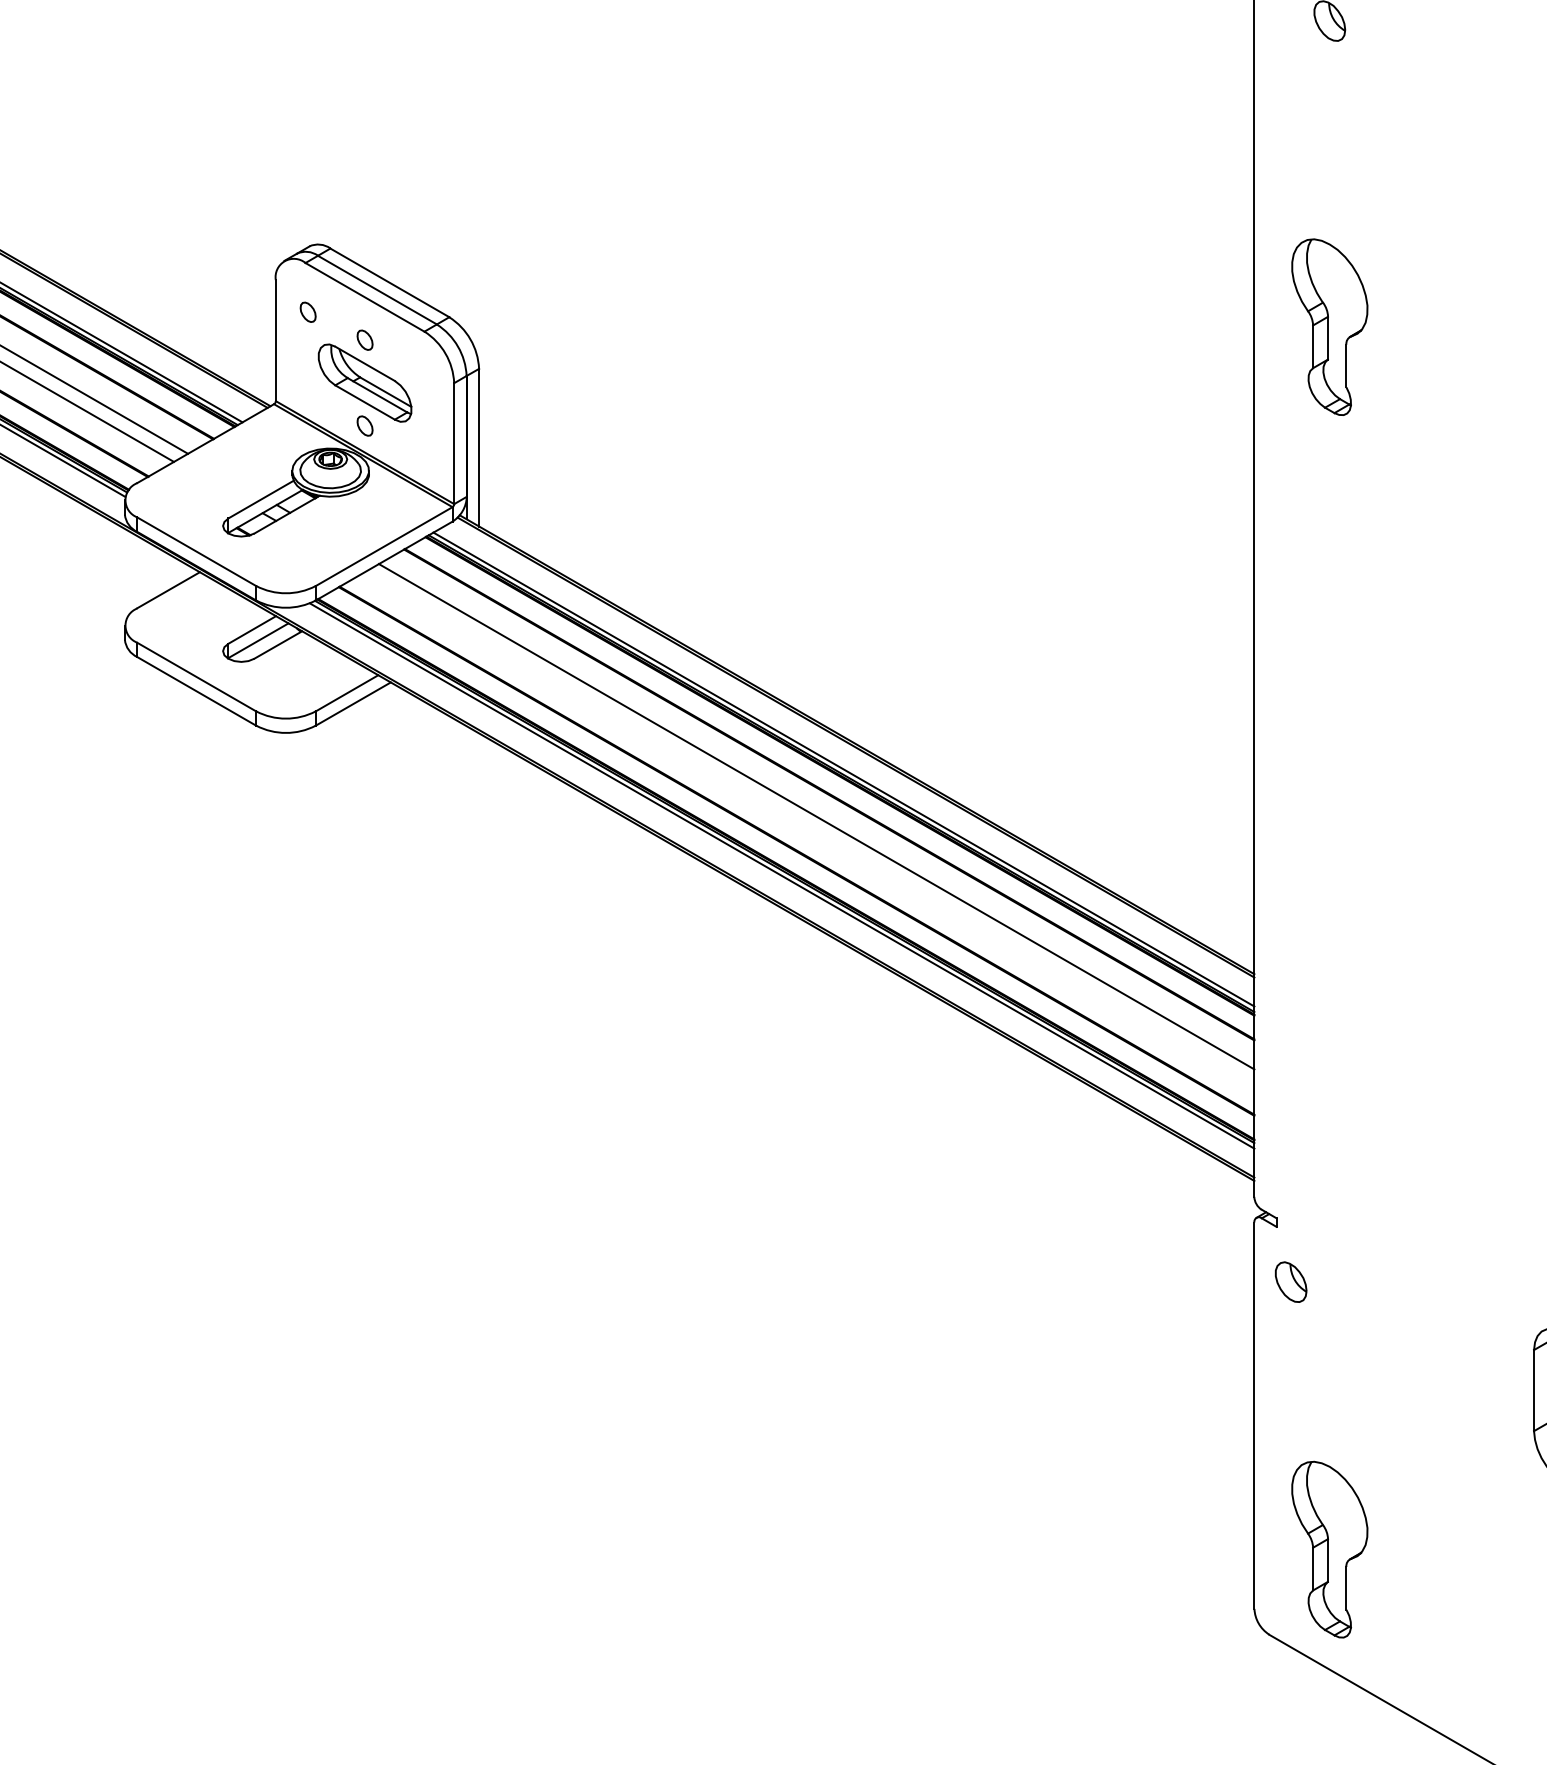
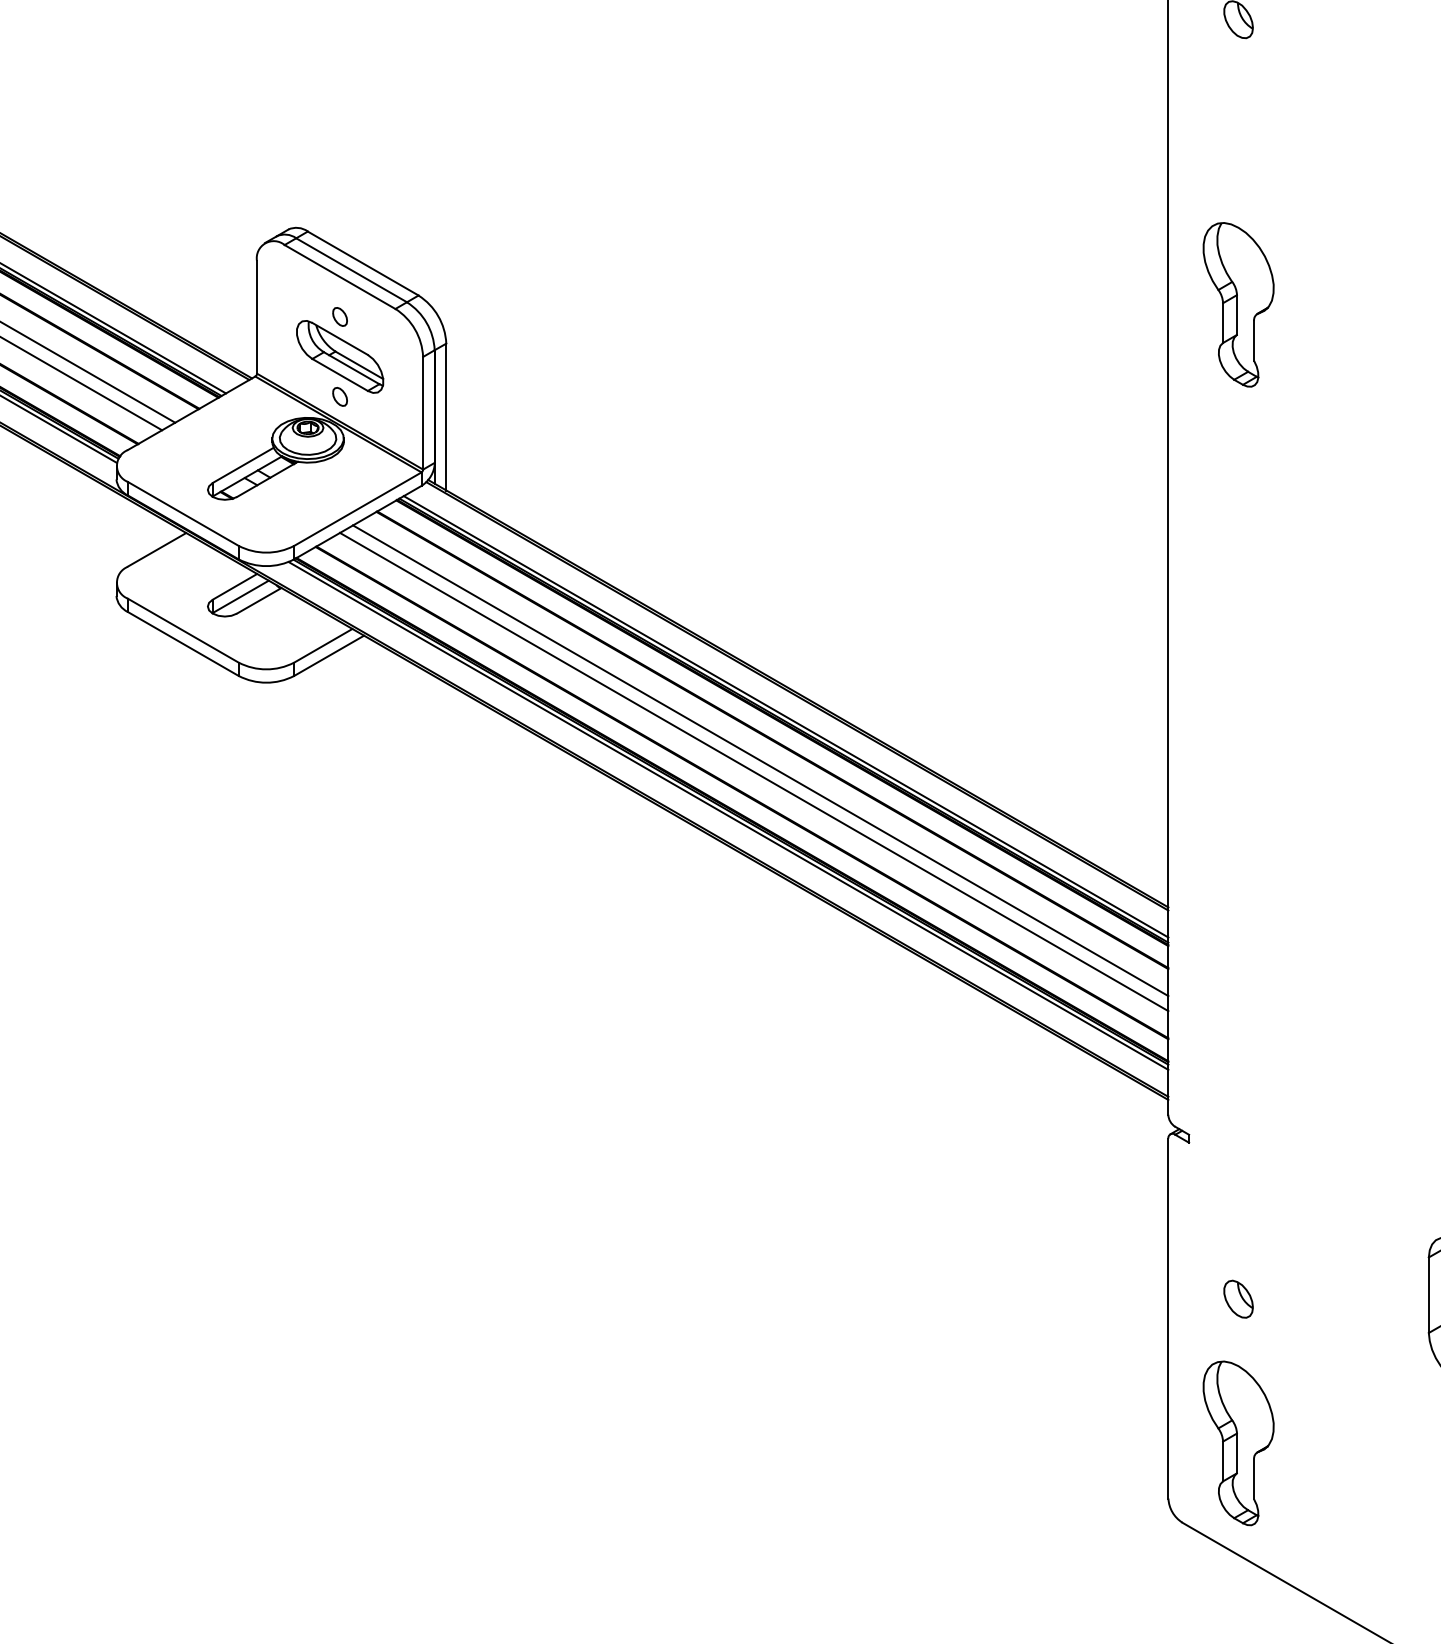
part: (307, 311) -> (286, 290), removed
line: (808, 828) -> (753, 771), added
part: (1291, 1281) -> (1238, 1298), moved

